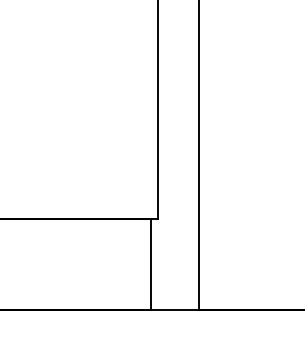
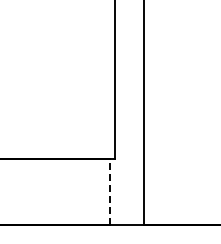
line: (151, 264) -> (109, 191), solid -> dashed

